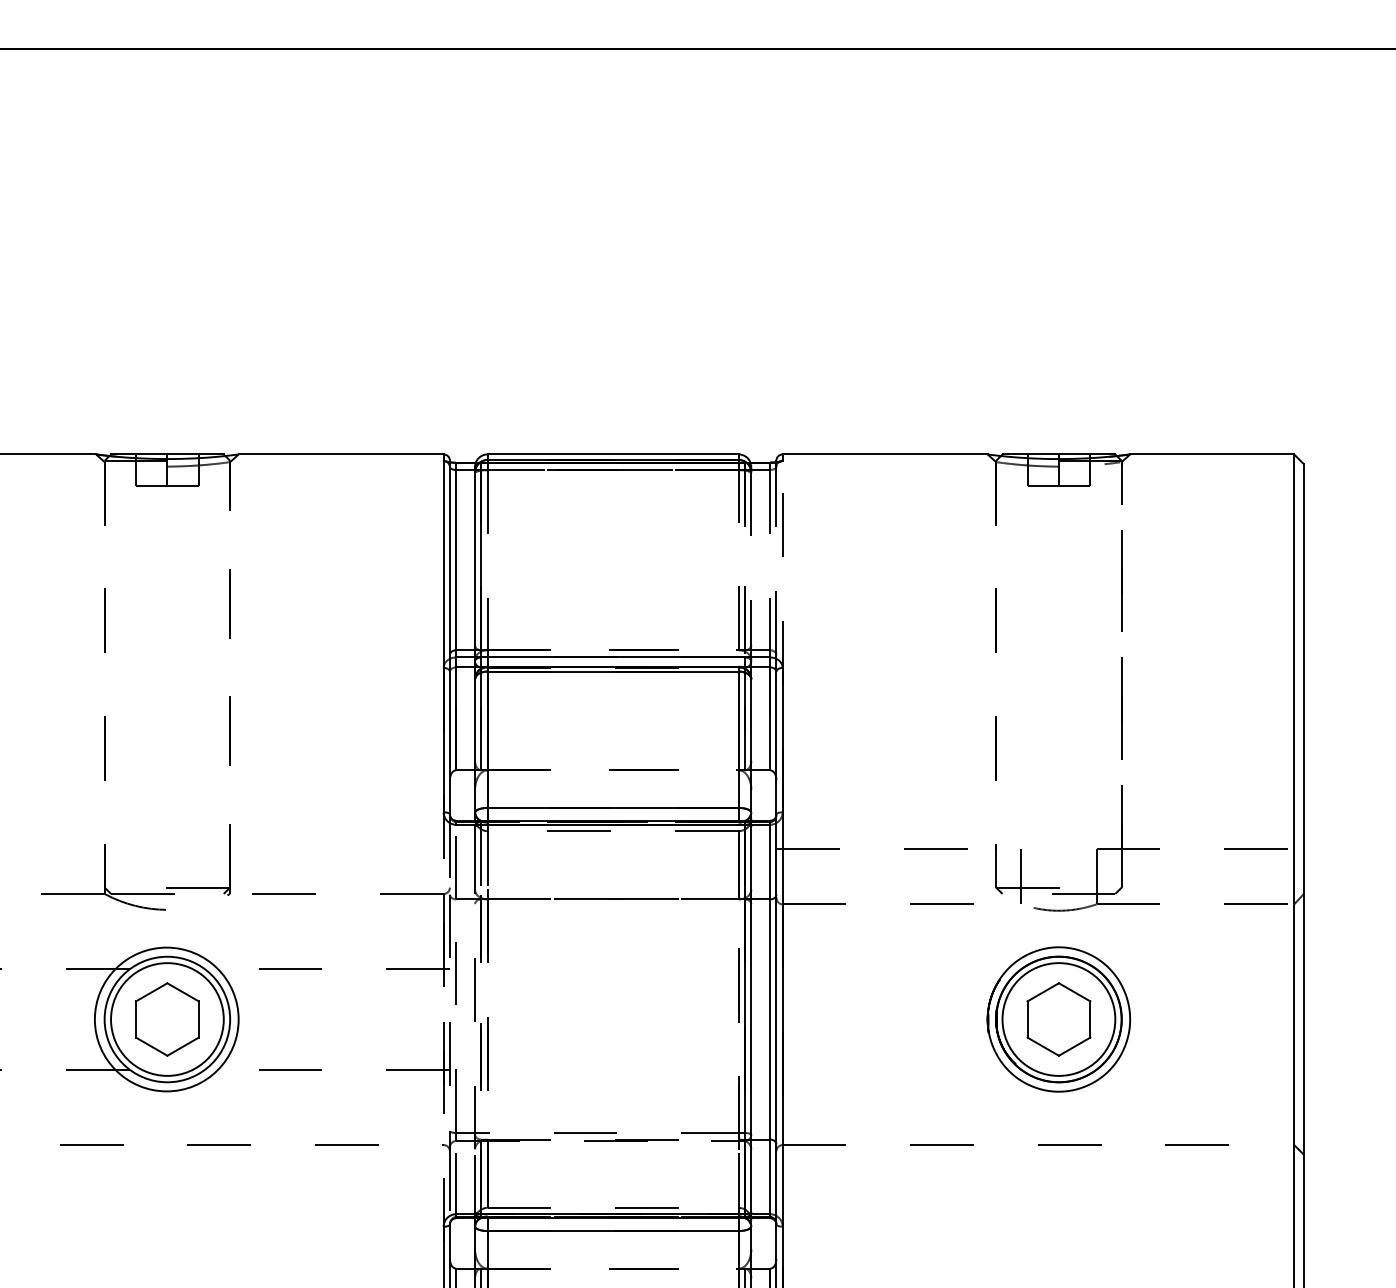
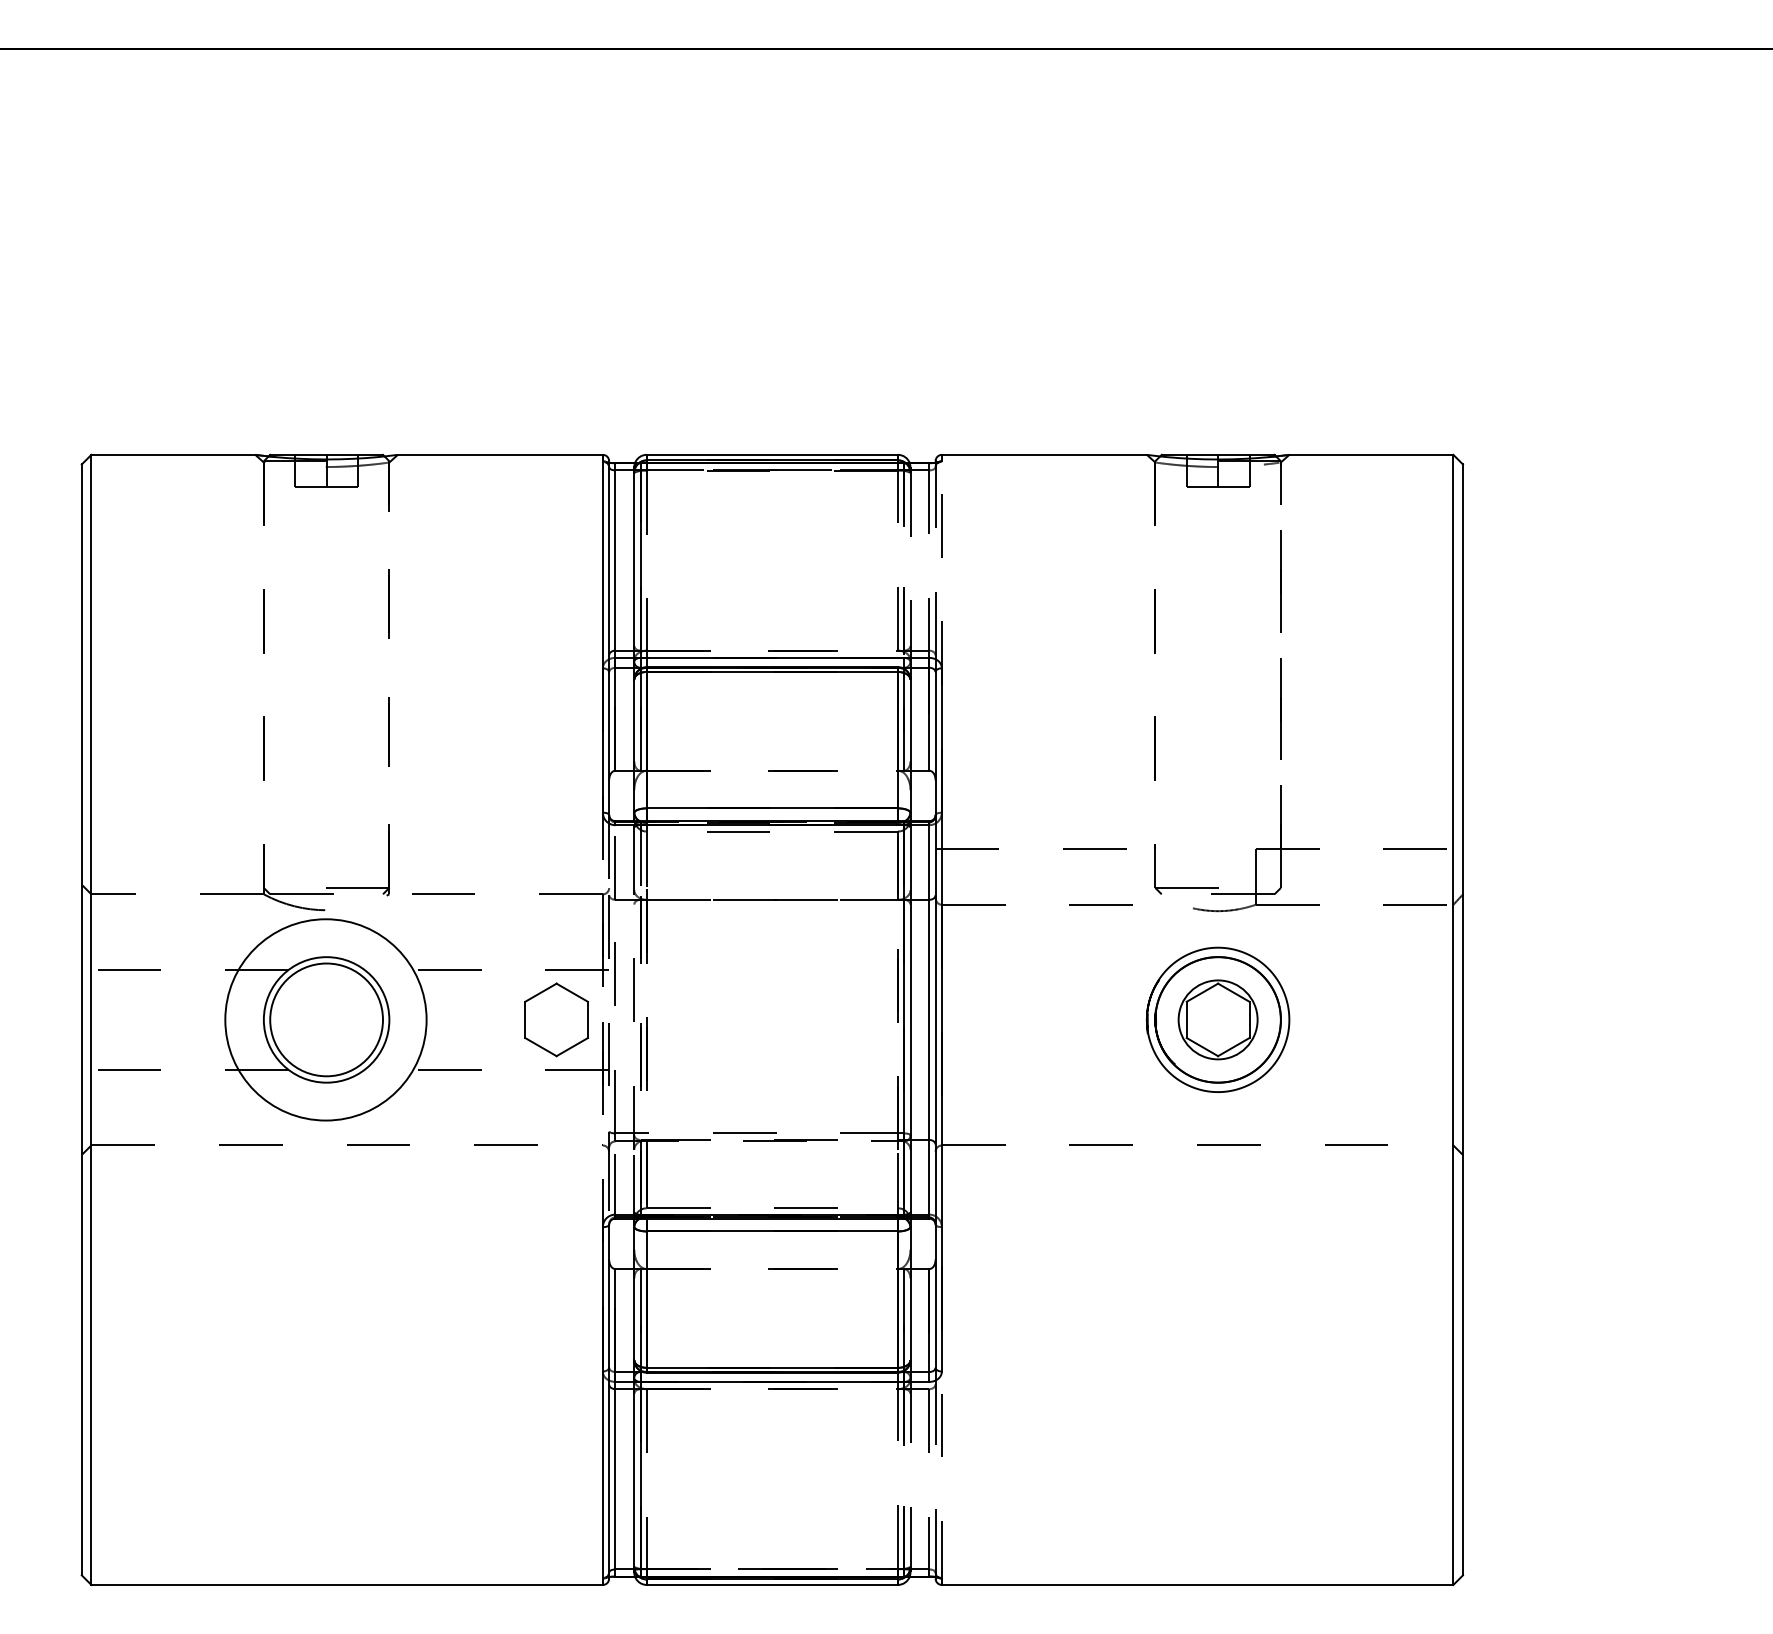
line: (1021, 876) -> (1180, 876), removed
circle: (166, 1019) -> (325, 1019), size x1.4
part: (167, 1019) -> (556, 1019), moved
circle: (1058, 1019) -> (1217, 1019), size x0.7

